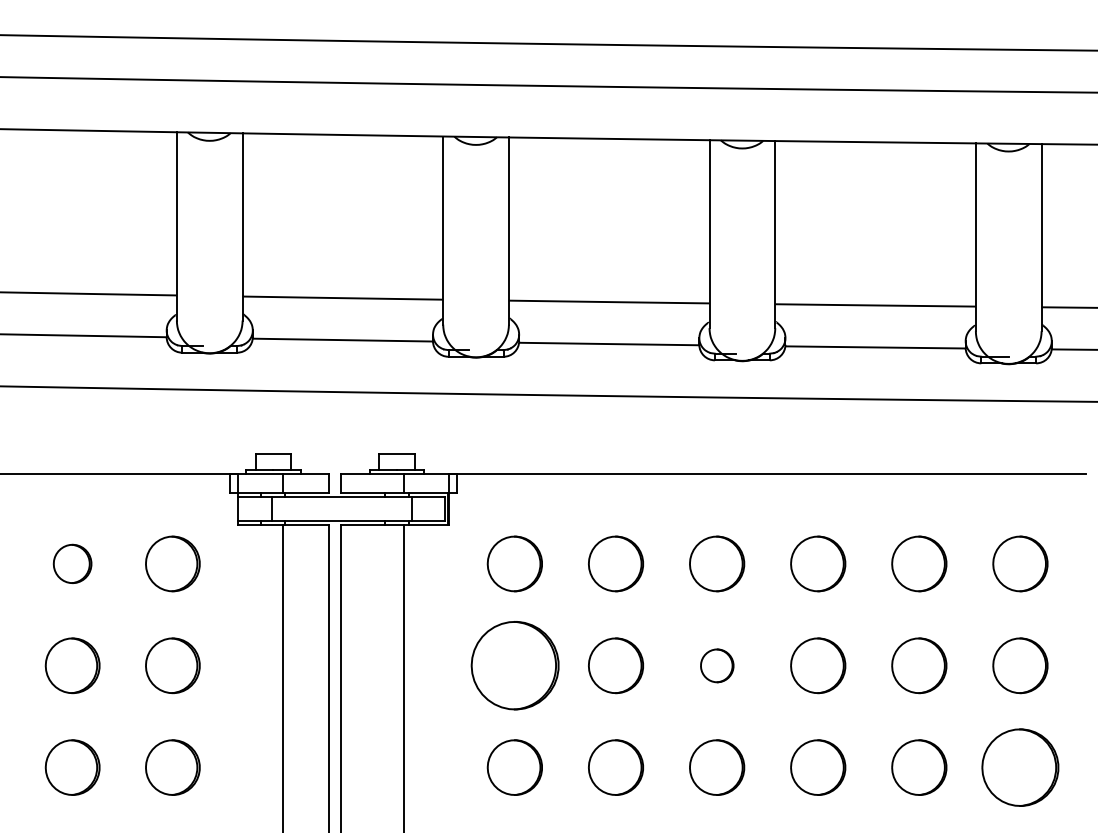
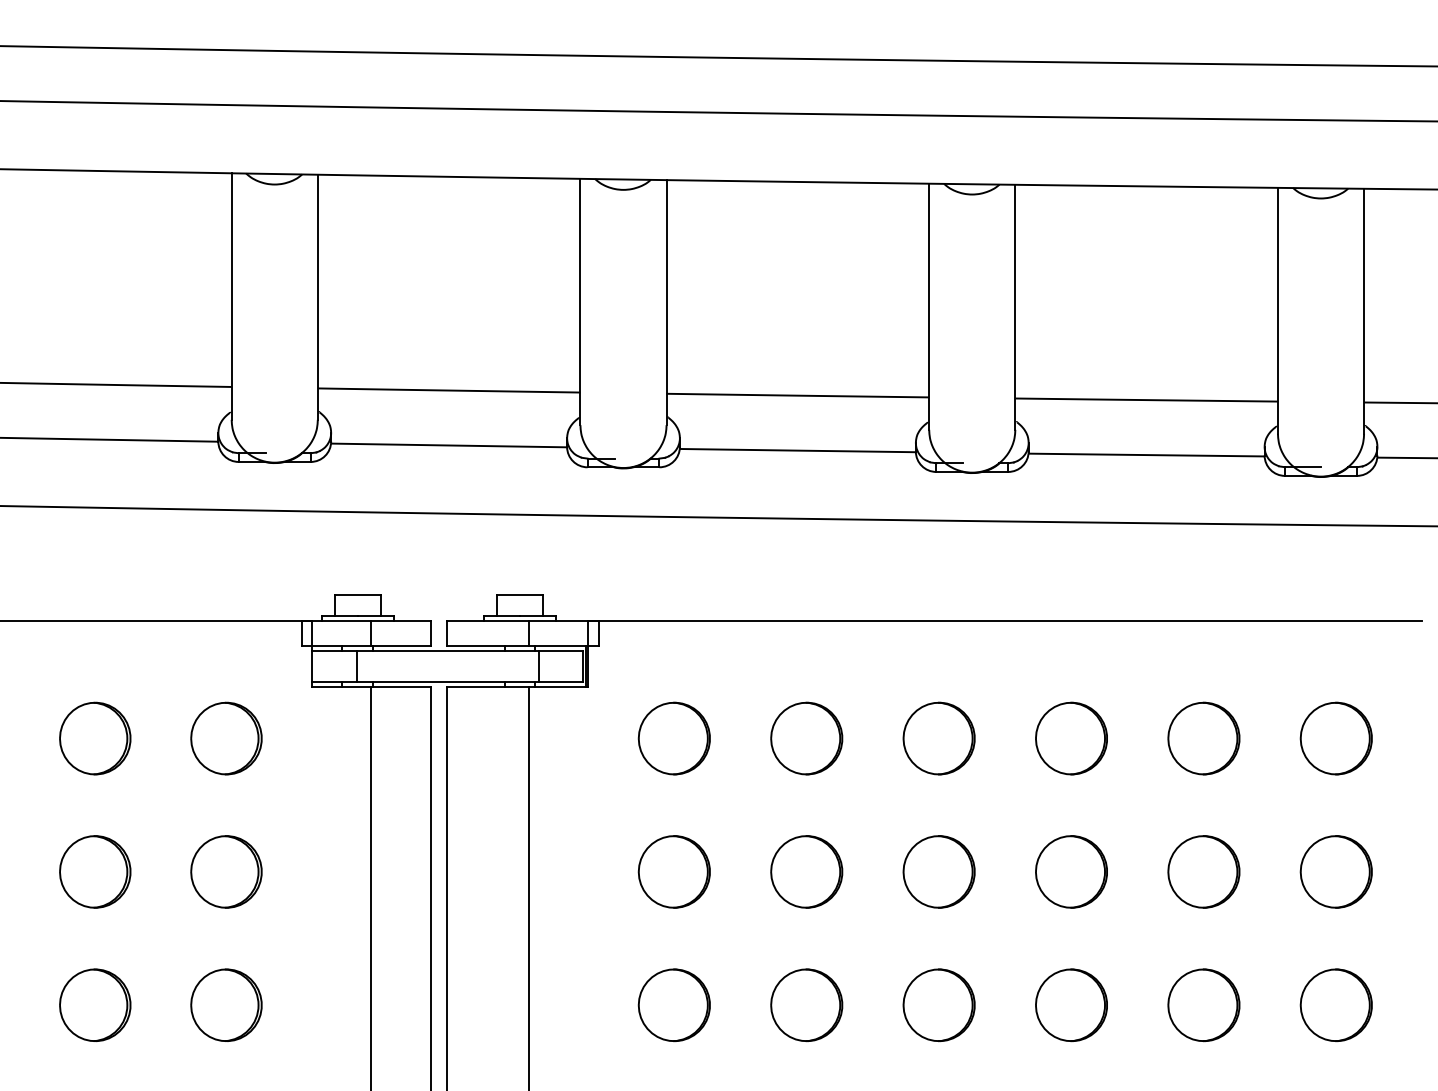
part: (72, 563) -> (95, 737), size x1.43
part: (514, 665) -> (673, 871), size x0.62
part: (717, 665) -> (939, 871), size x1.67
part: (1020, 767) -> (1336, 1005), size x0.71

